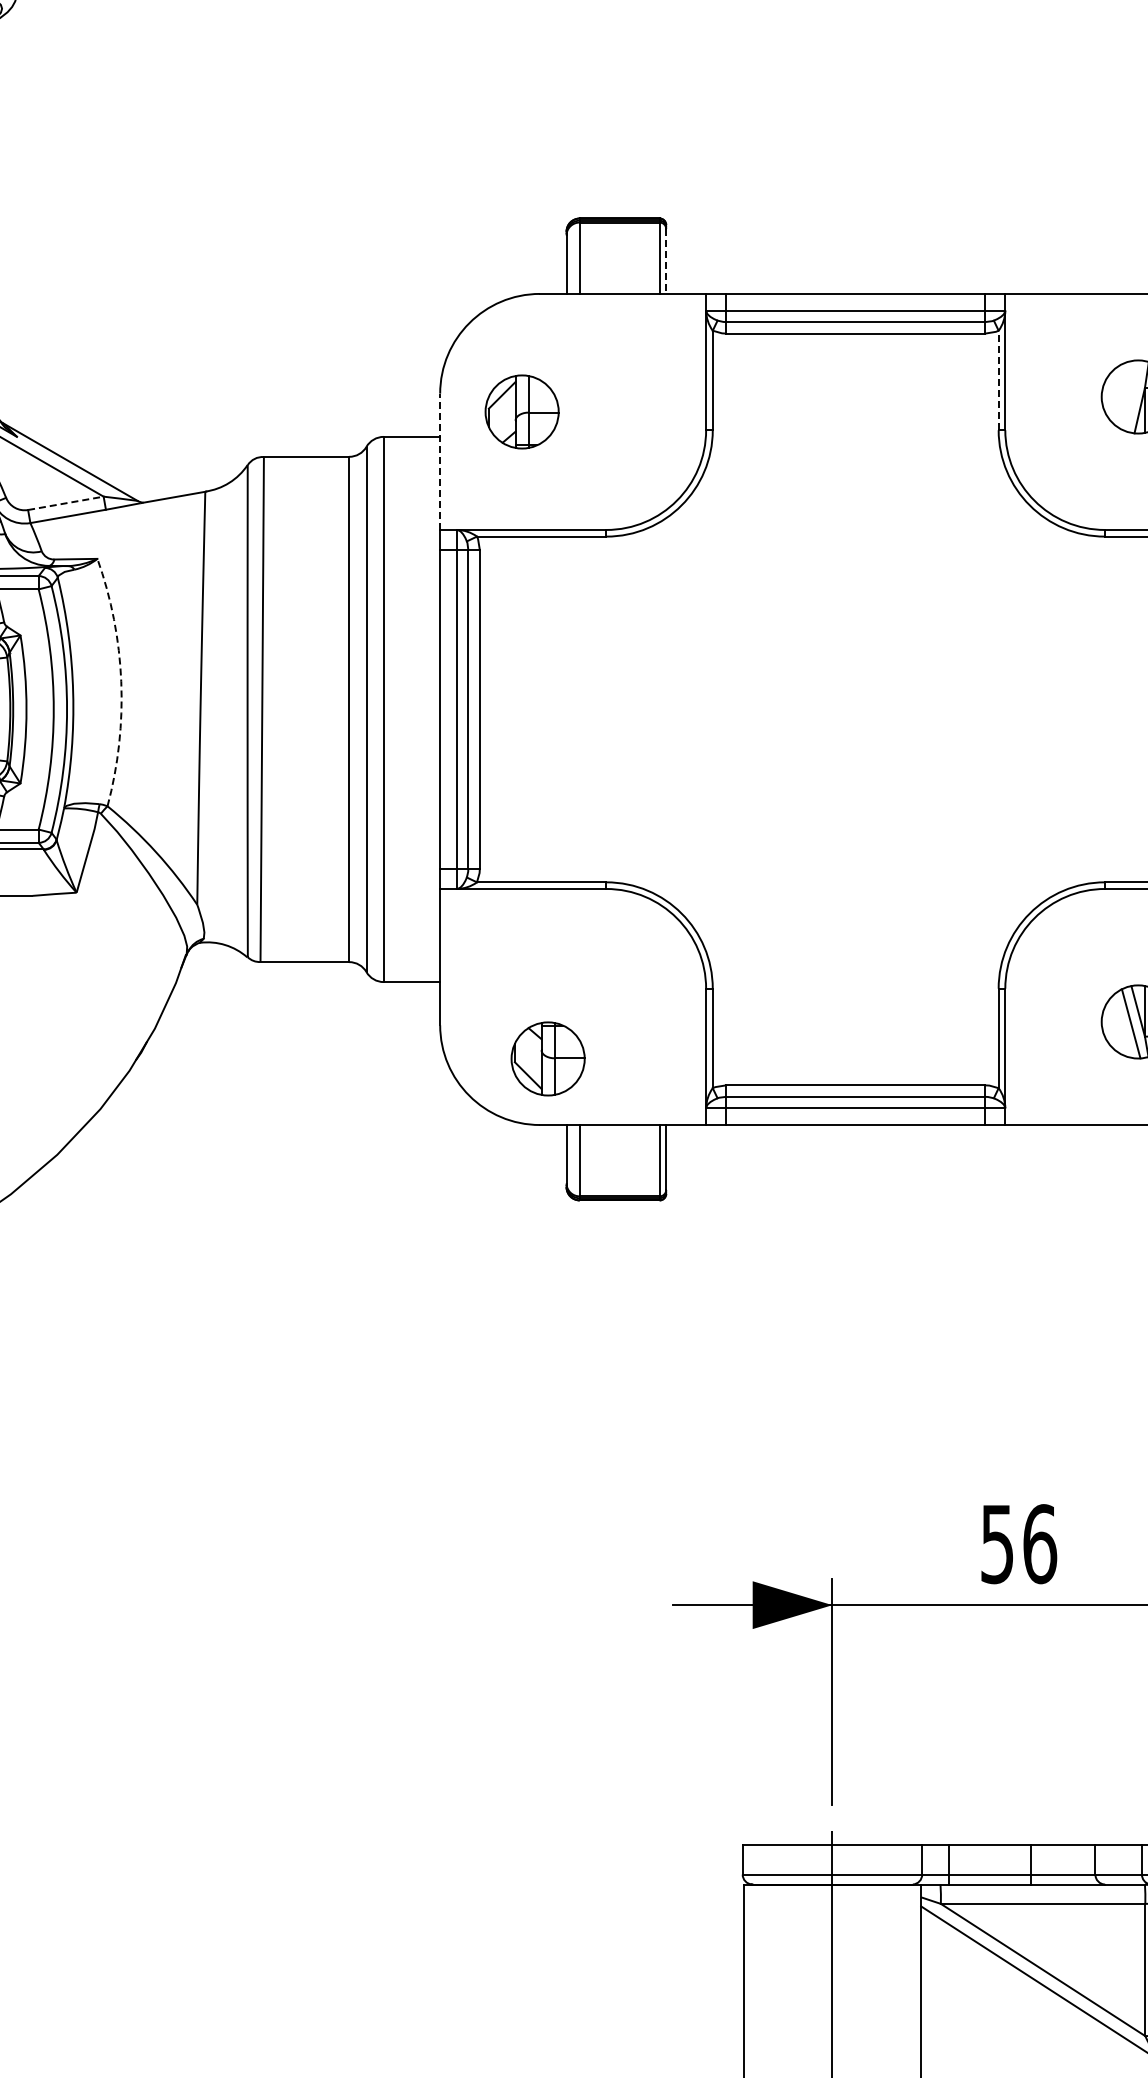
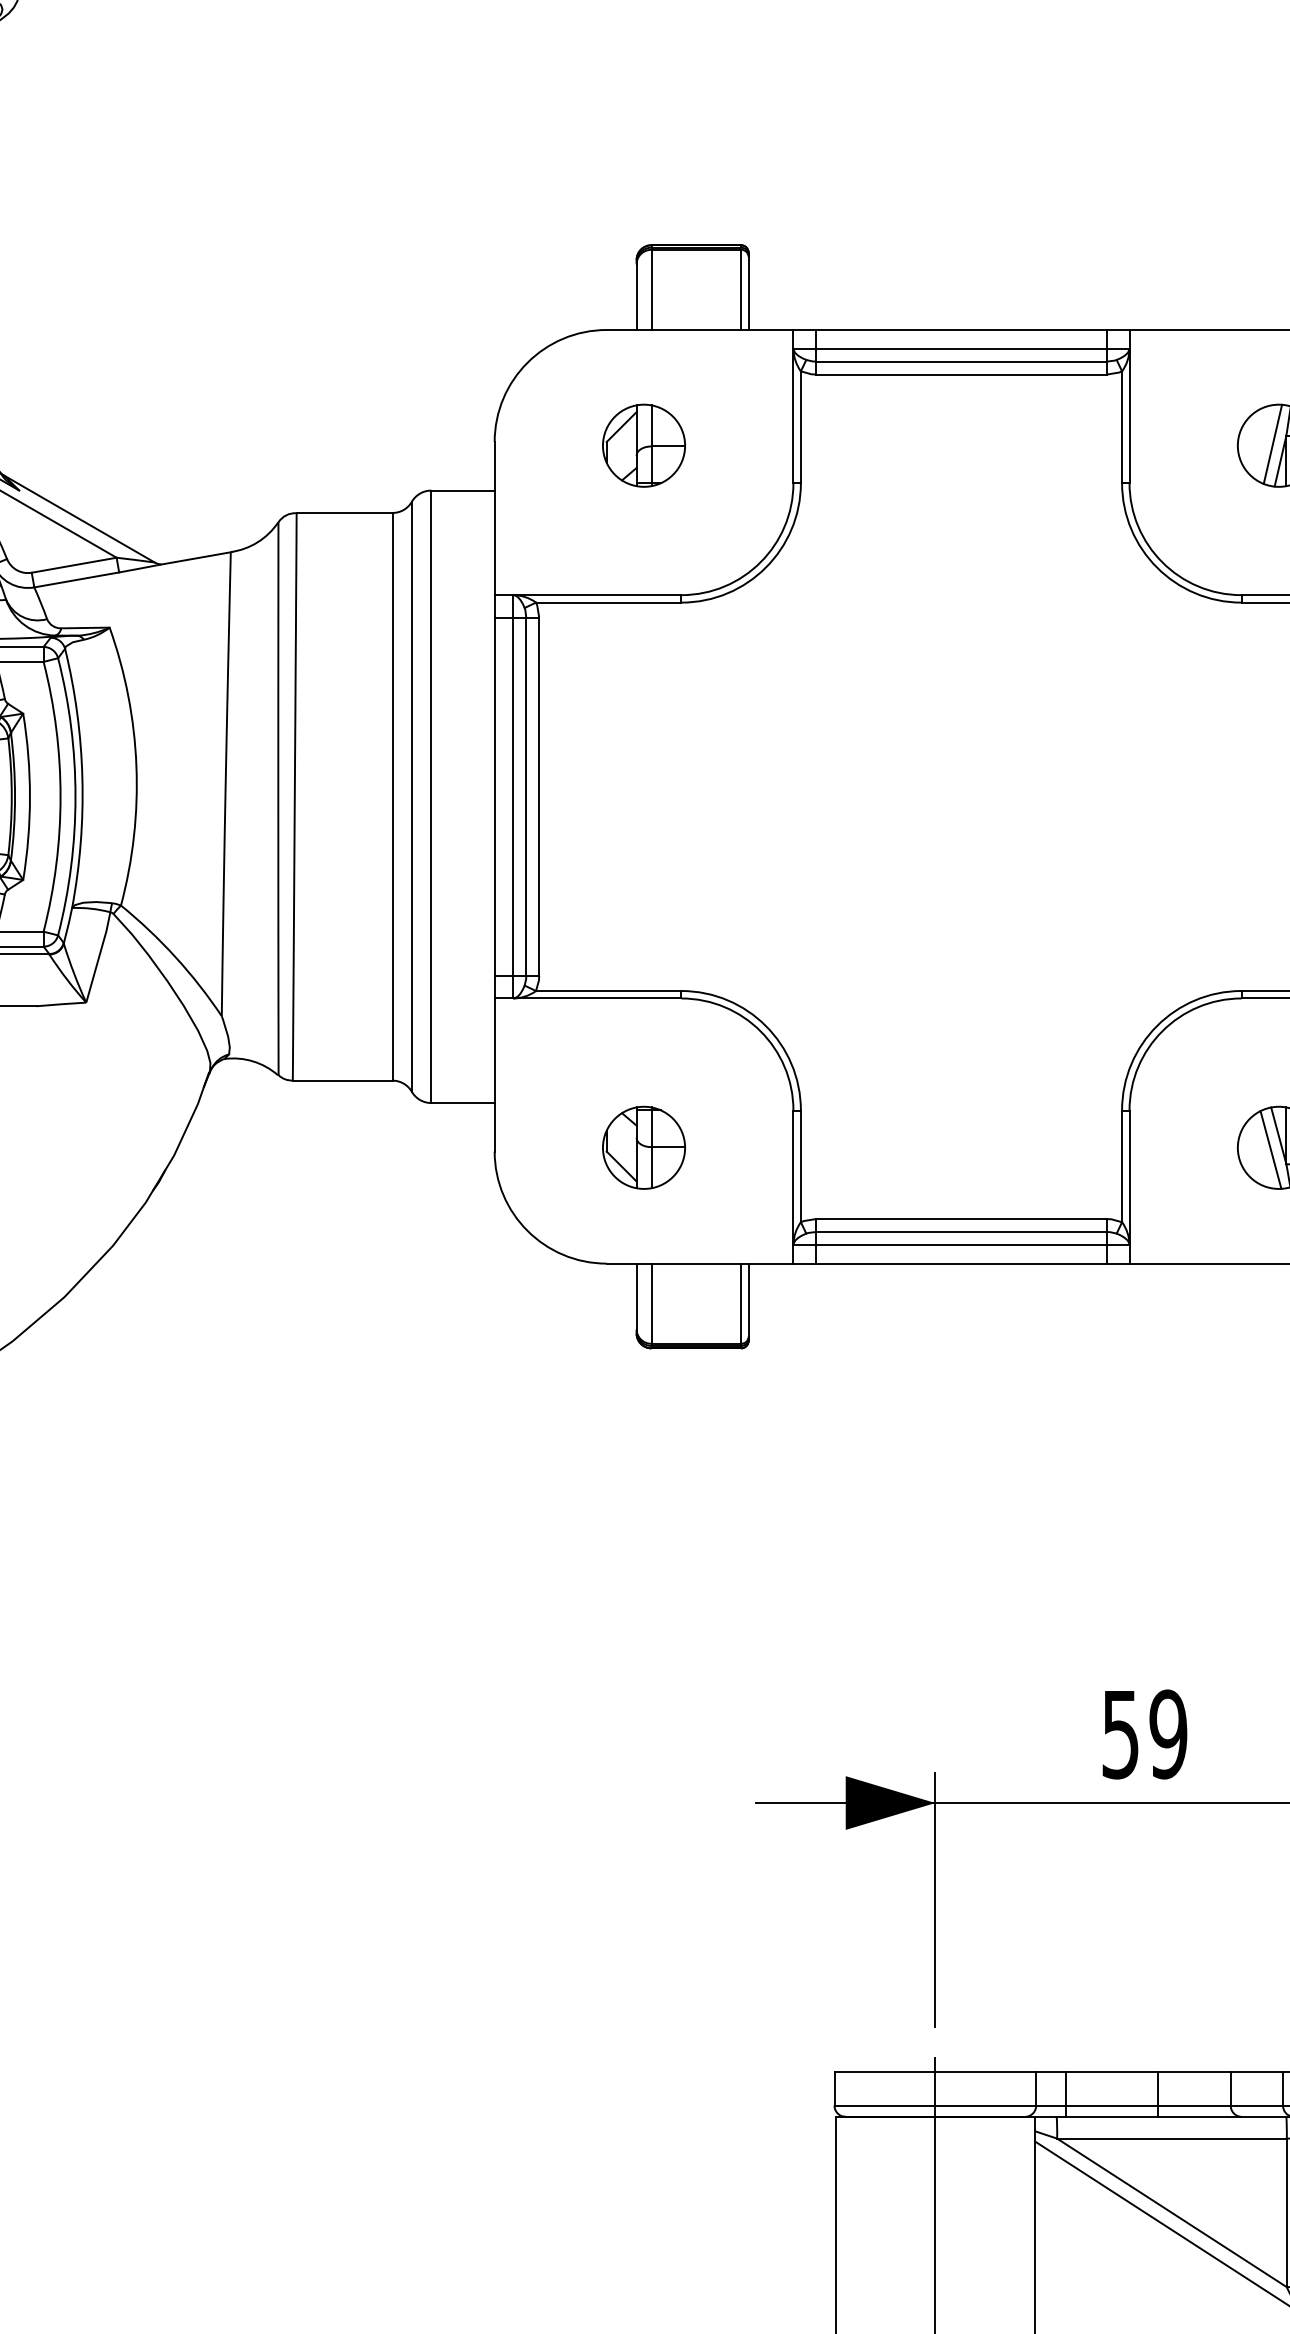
line: (666, 261) -> (748, 293), dashed -> solid
line: (998, 380) -> (1121, 427), dashed -> solid
line: (1132, 395) -> (1272, 444), added
part: (521, 411) -> (643, 445), moved
line: (440, 461) -> (495, 518), dashed -> solid
line: (67, 503) -> (75, 565), dashed -> solid
arc: (121, 681) -> (136, 765), dashed -> solid
part: (547, 1058) -> (643, 1147), moved
text: (1040, 1544) -> (1169, 1734), 56 -> 59

